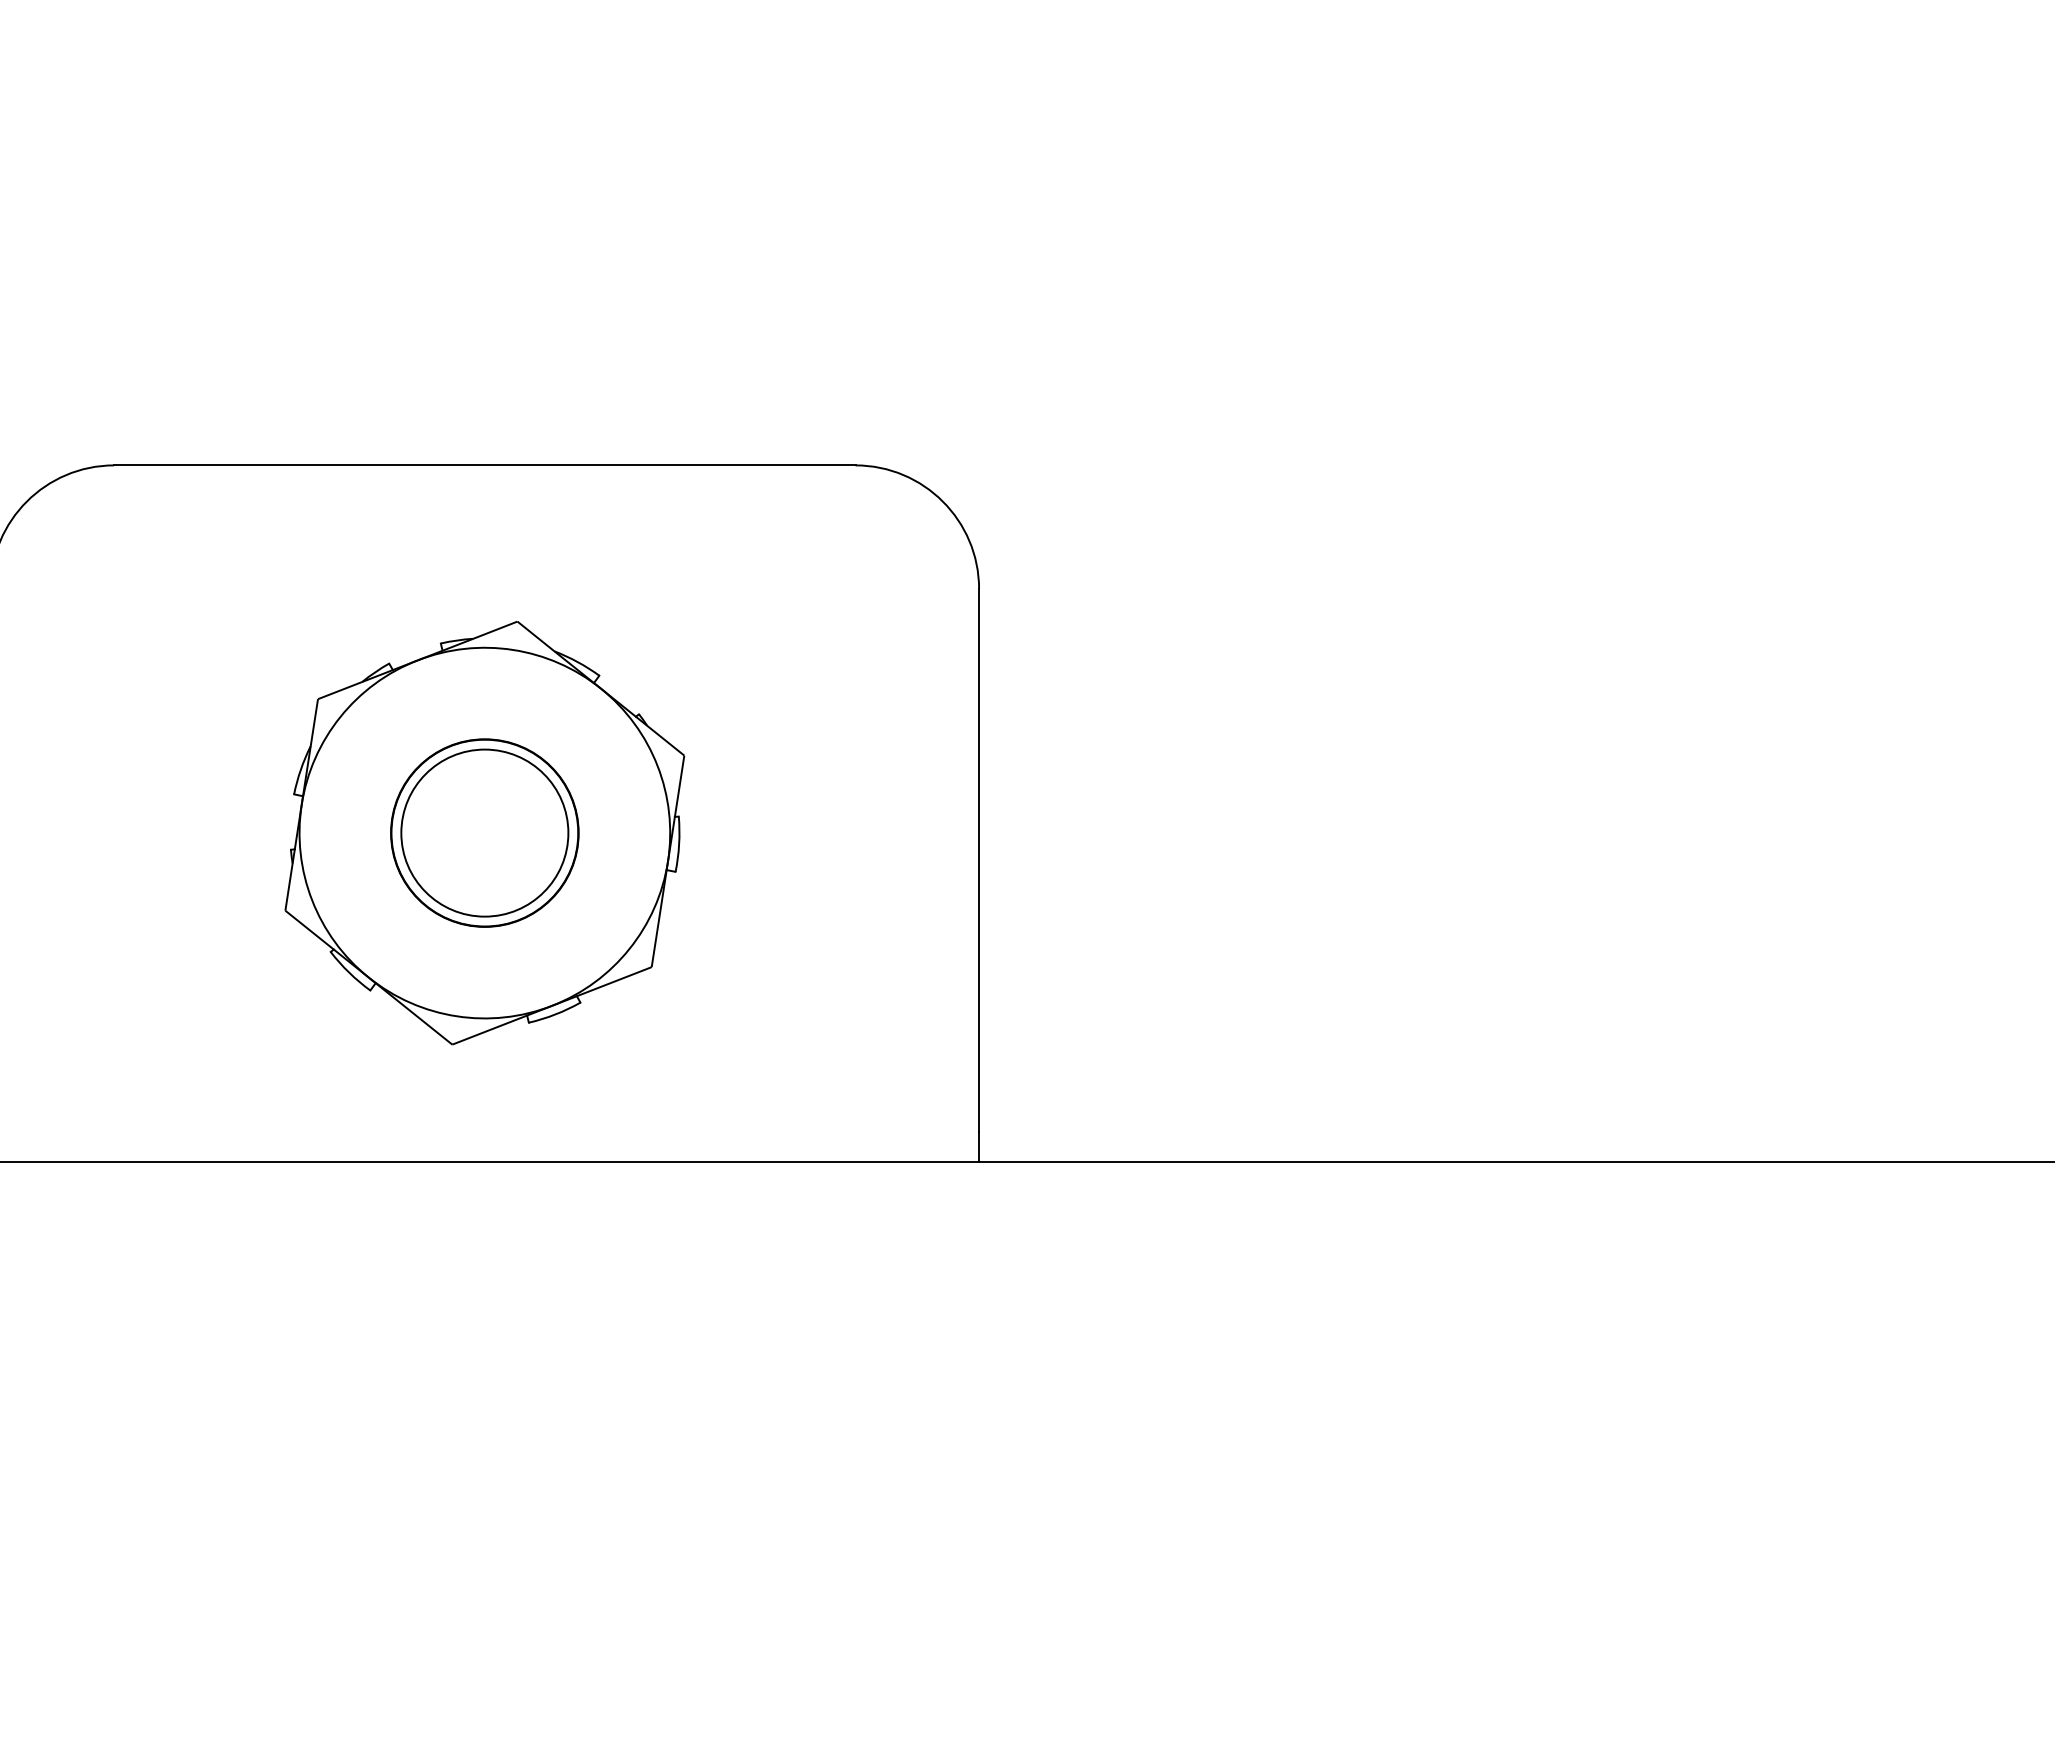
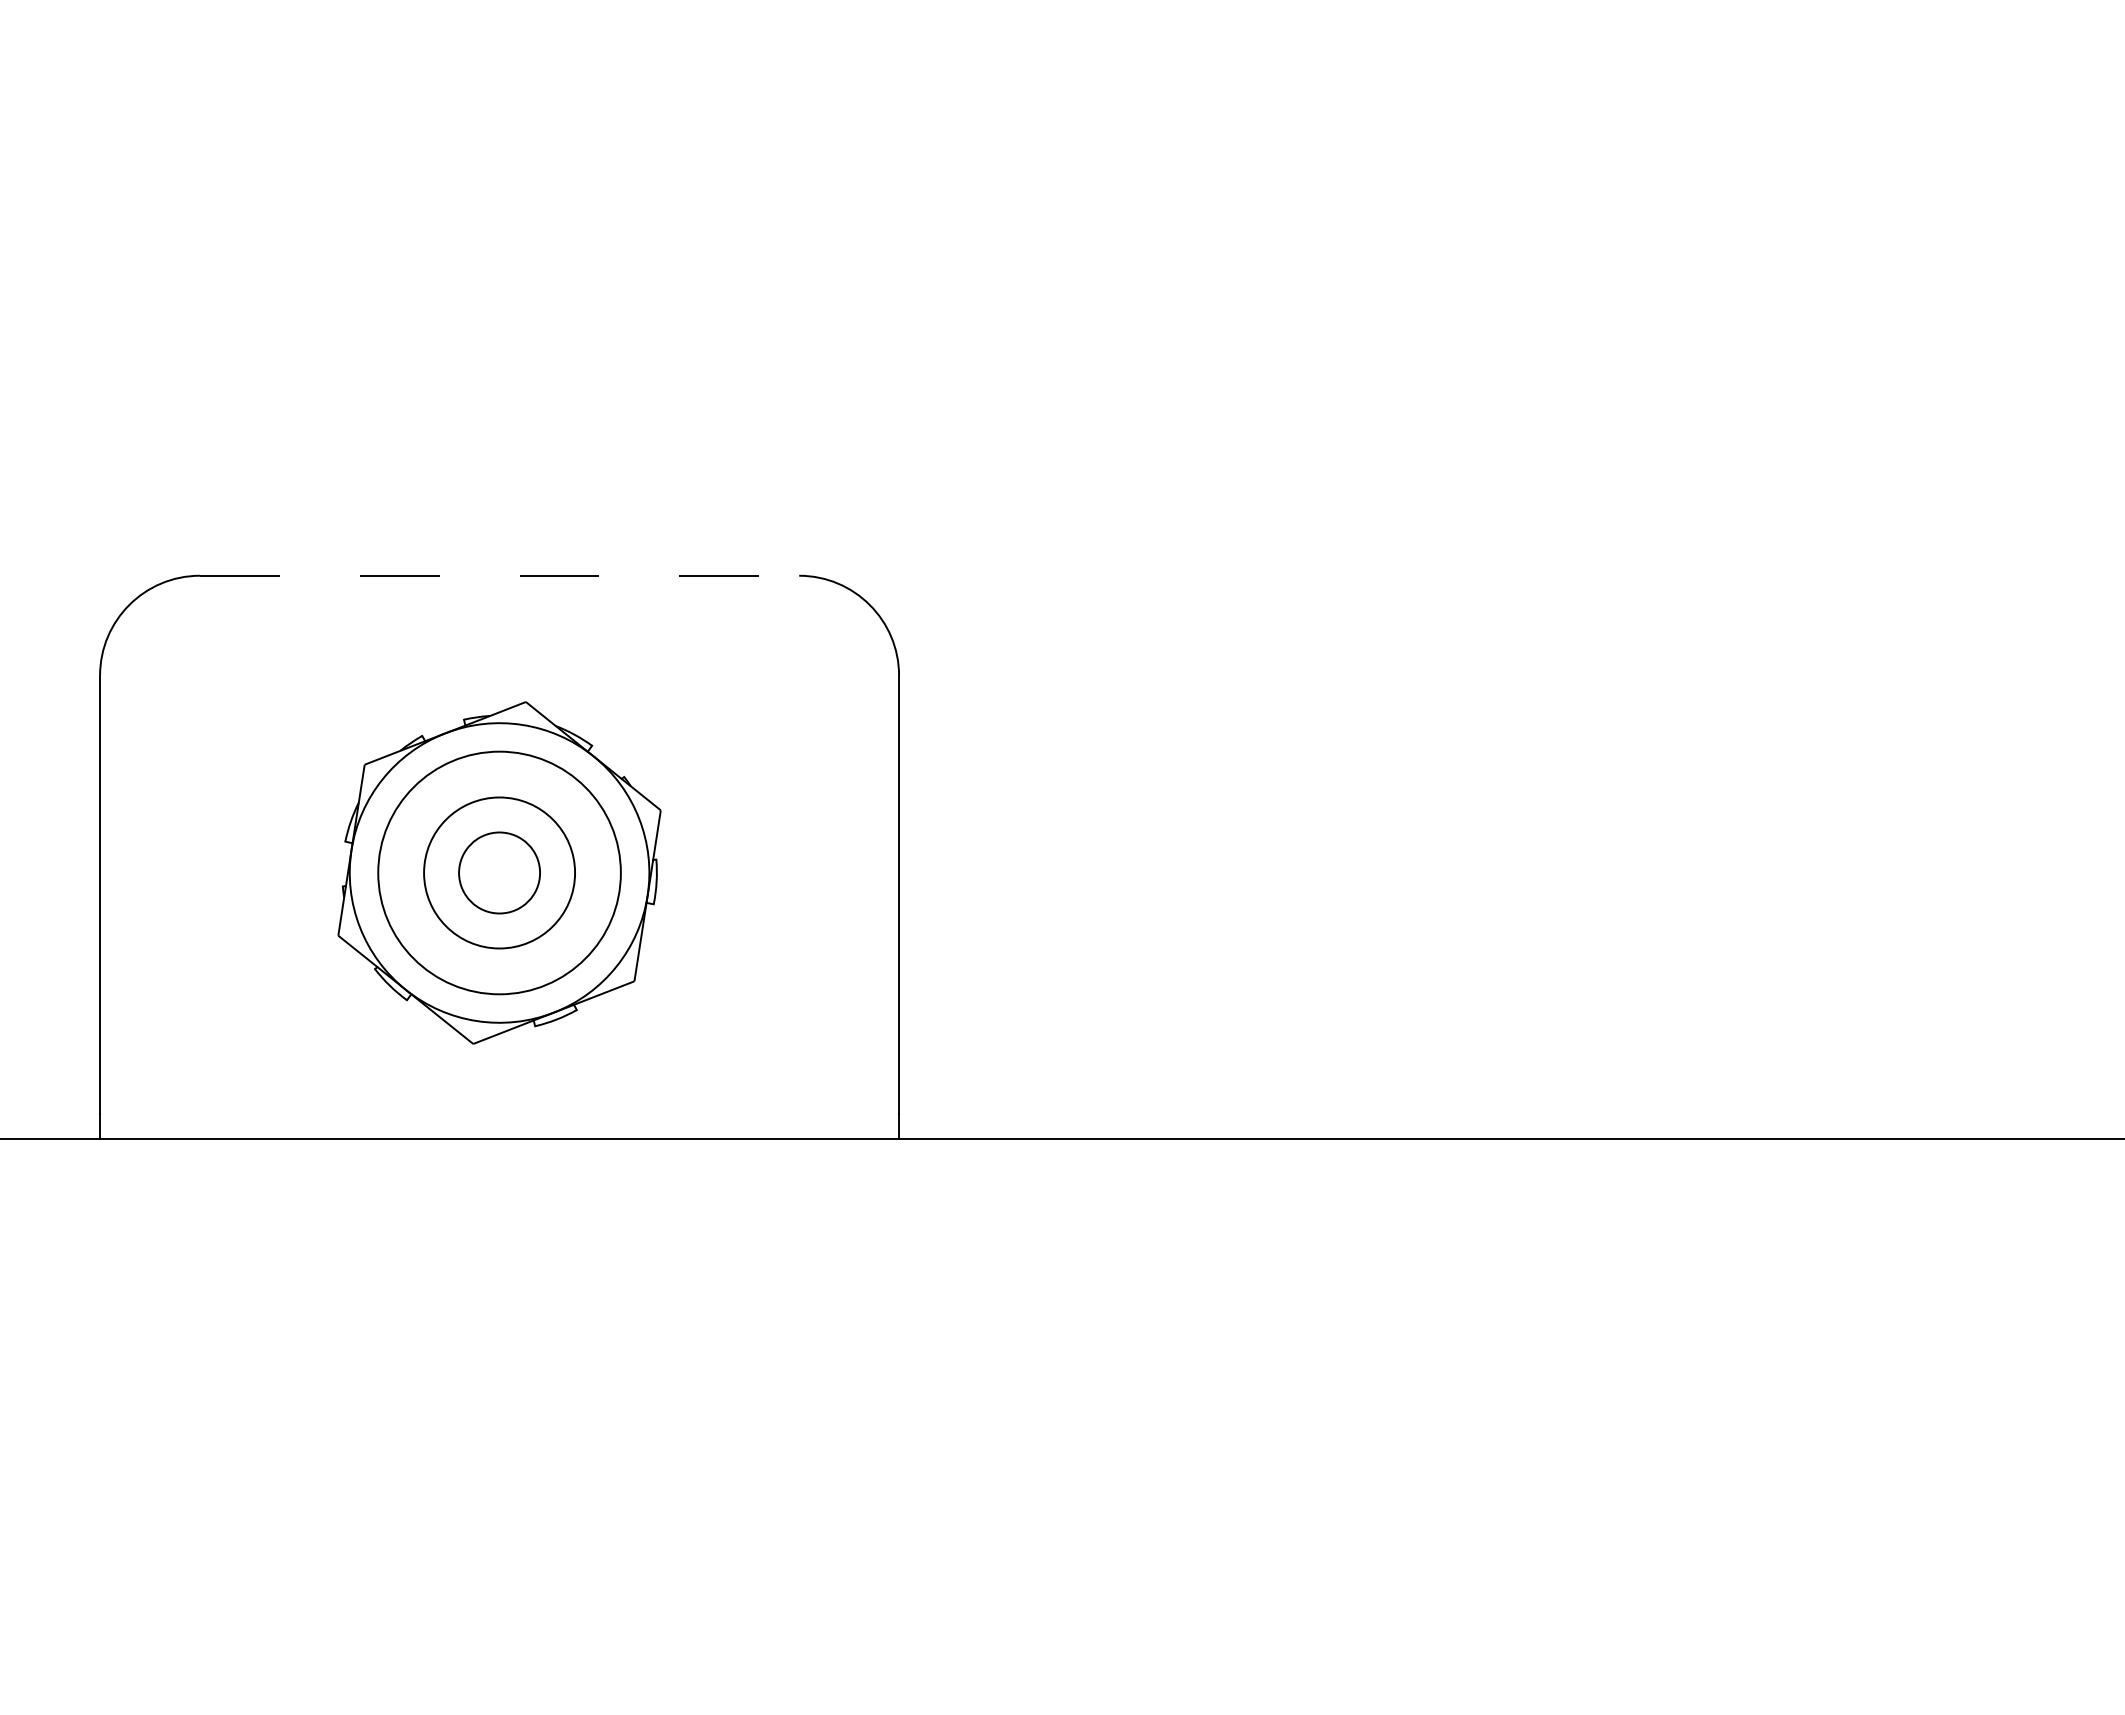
line: (484, 465) -> (499, 575), solid -> dashed
circle: (484, 832) -> (499, 872), size x0.6
circle: (484, 832) -> (499, 872), size x1.6

